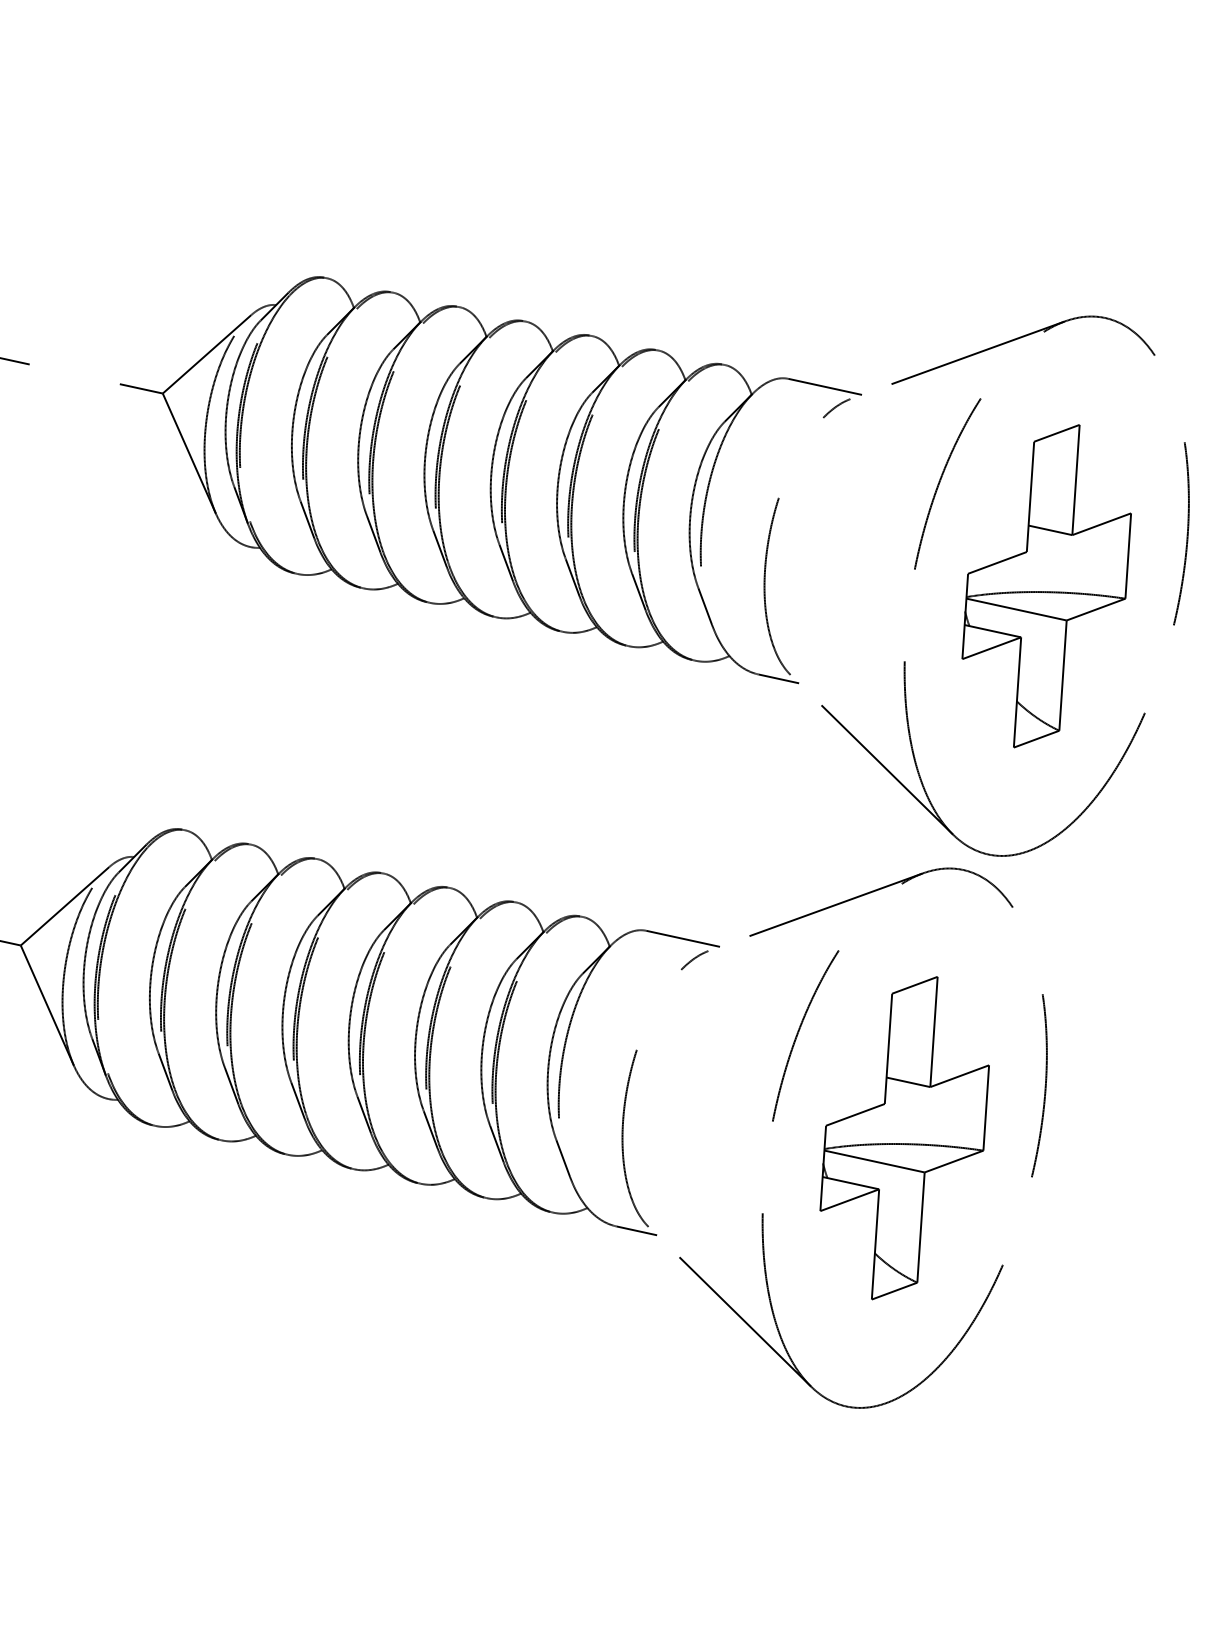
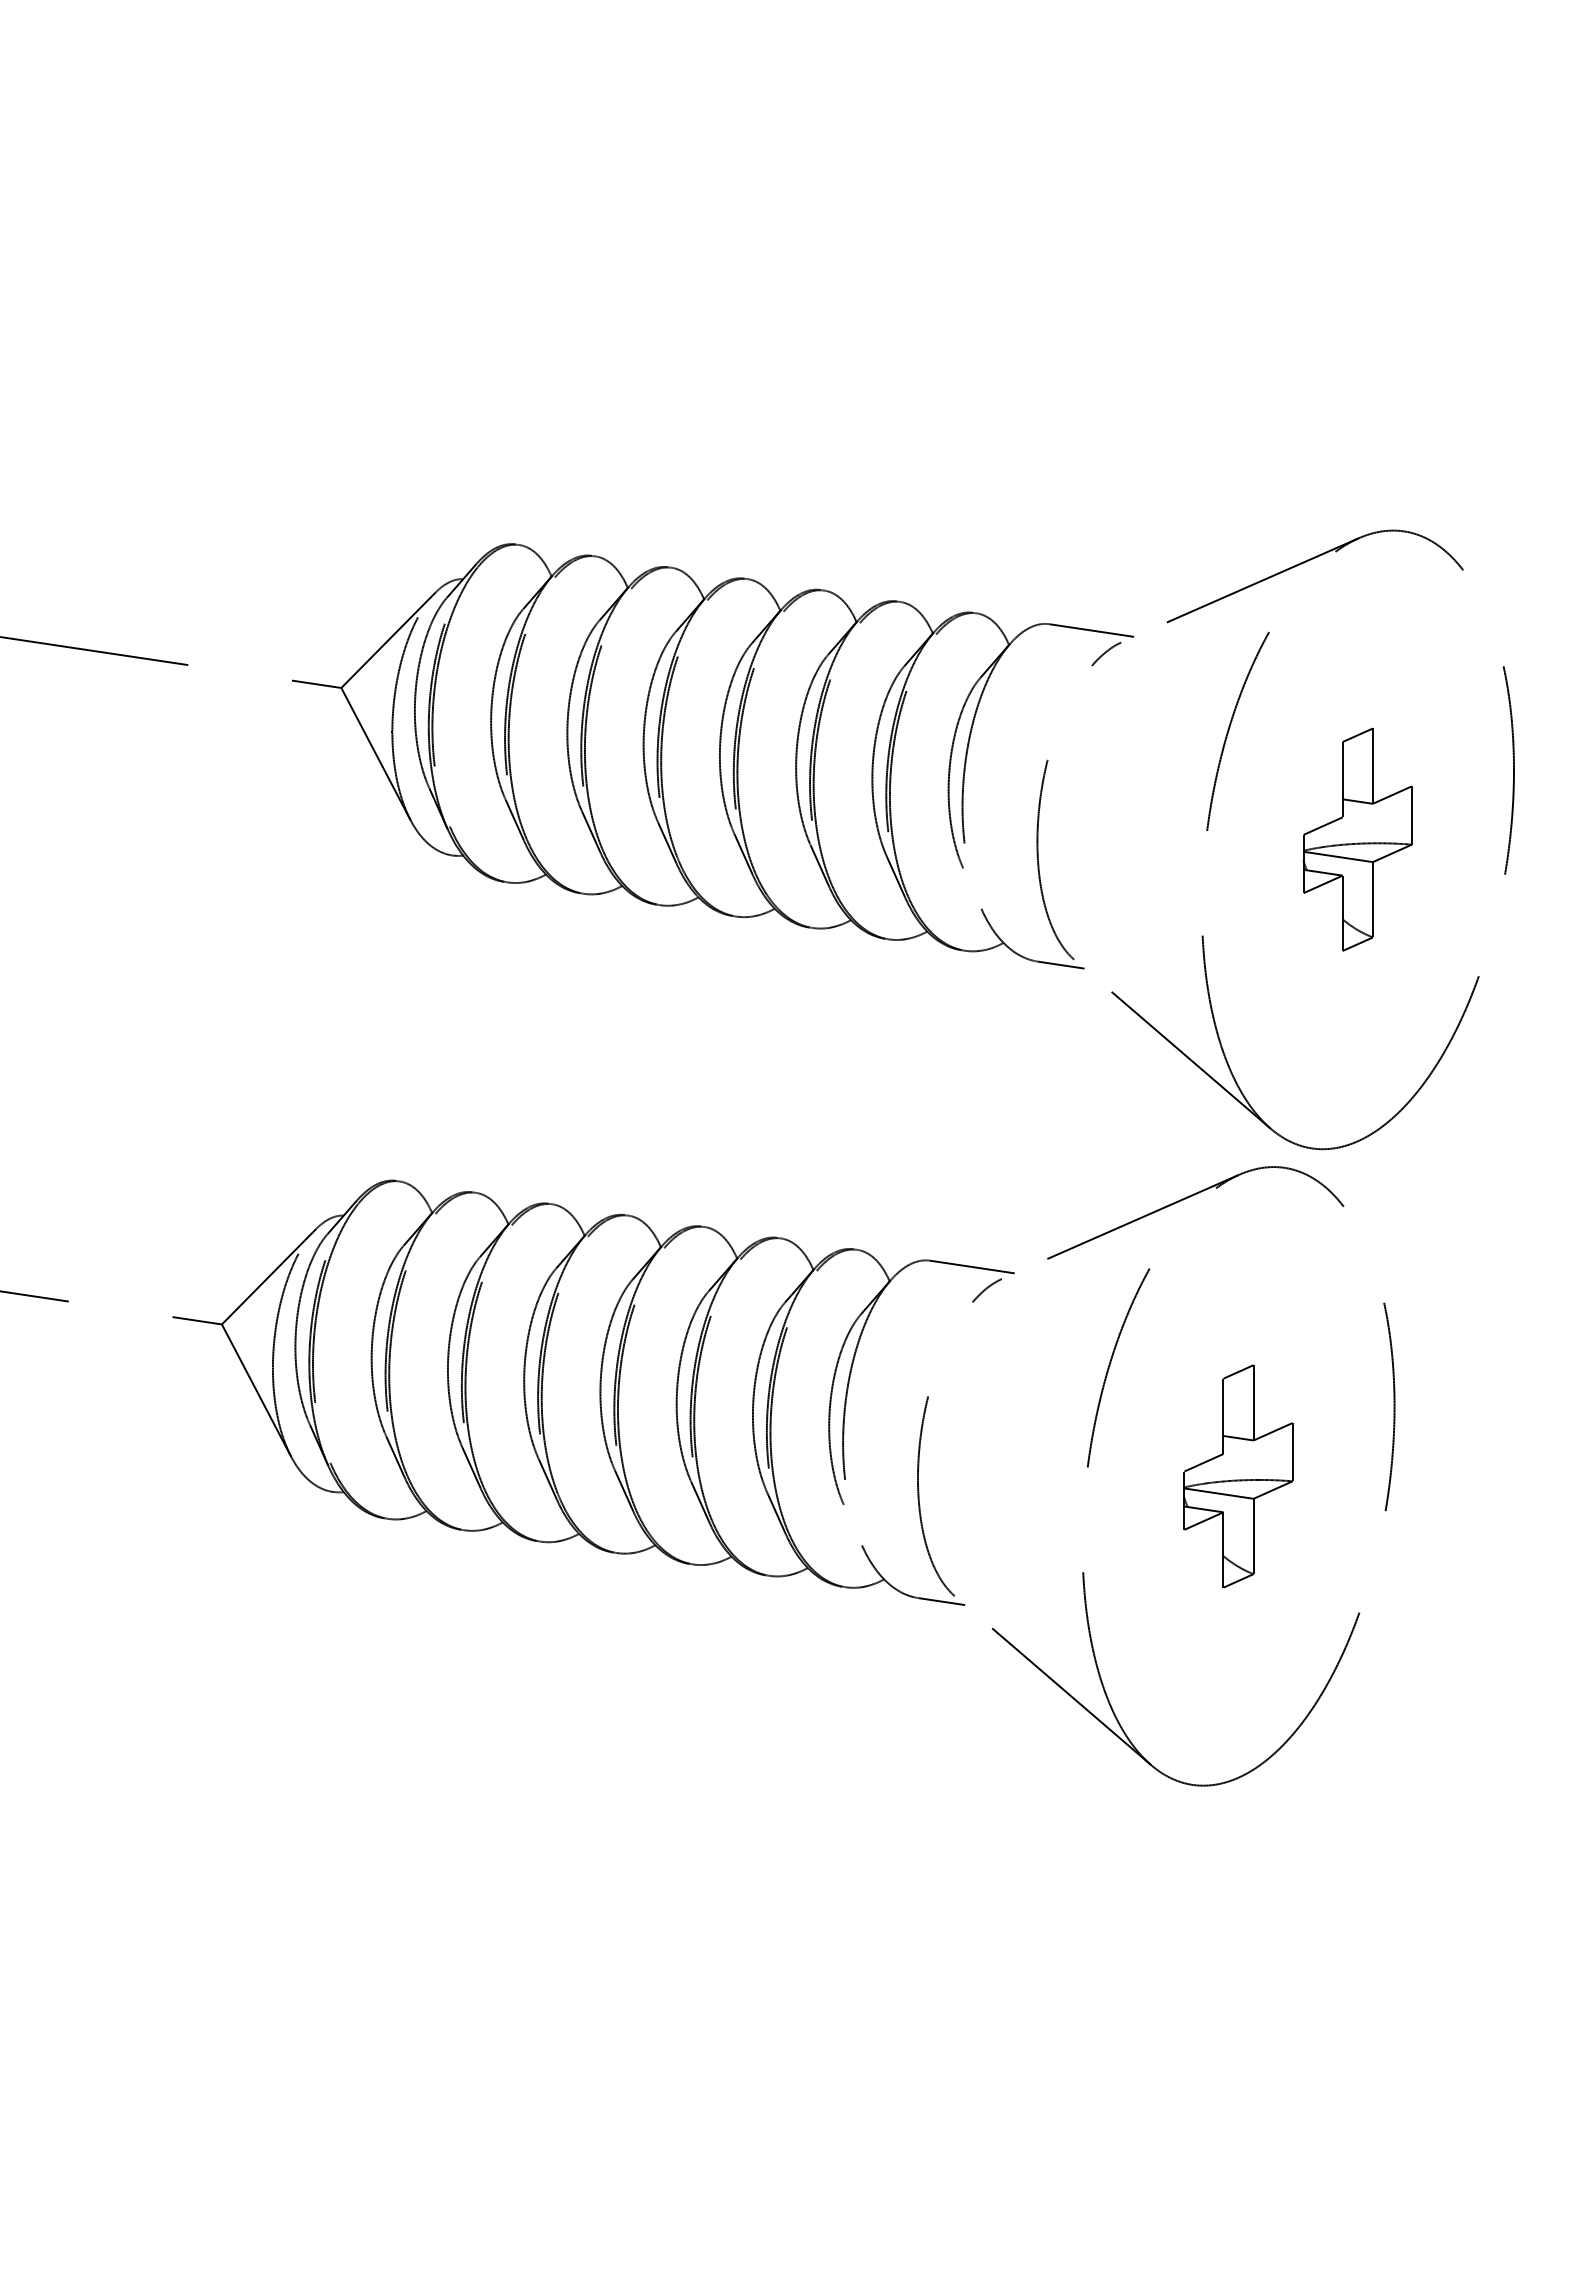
part: (1046, 585) -> (1357, 839), size x0.6
line: (705, 606) -> (972, 888), removed
part: (904, 1138) -> (1238, 1476), size x0.6
line: (562, 1157) -> (852, 1524), removed

